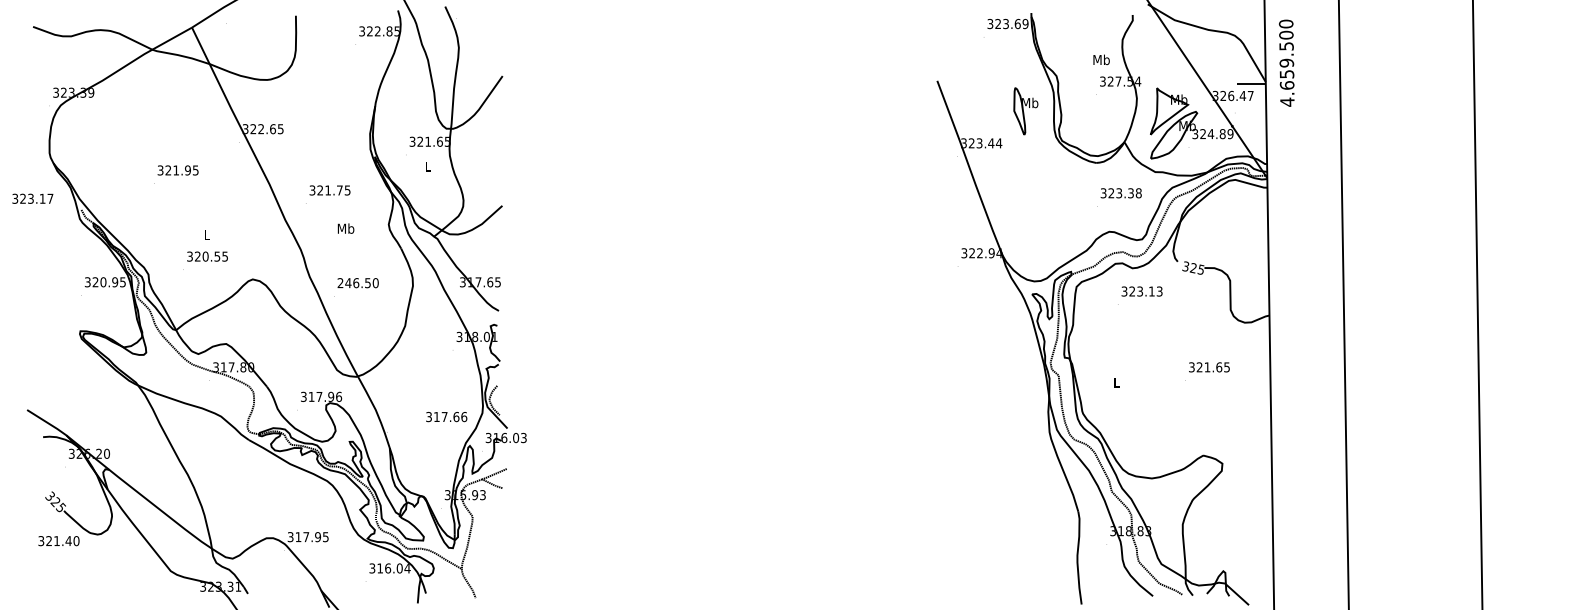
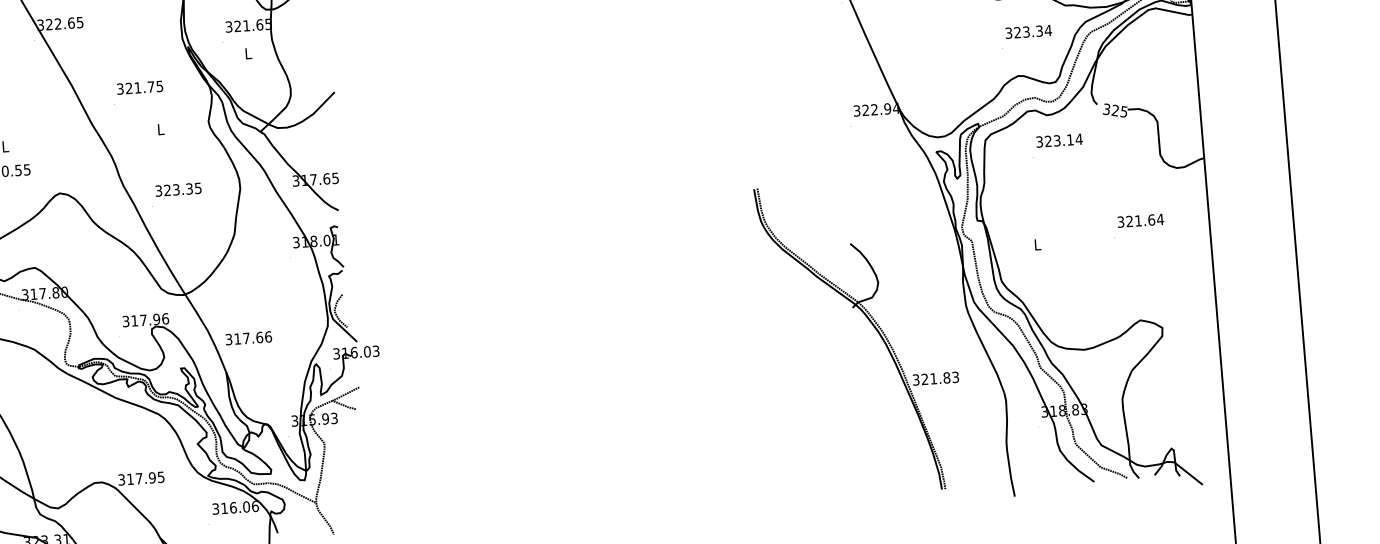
text: (1138, 193) -> (1048, 30), 323.38 -> 323.34
text: (345, 228) -> (160, 129), Mb -> L
text: (357, 283) -> (177, 190), 246.50 -> 323.35
text: (1159, 291) -> (1078, 139), 323.13 -> 323.14
text: (1226, 367) -> (1159, 219), 321.65 -> 321.64
text: (446, 417) -> (248, 338), moved
part: (966, 446) -> (873, 327), added
text: (407, 568) -> (255, 506), 316.04 -> 316.06

